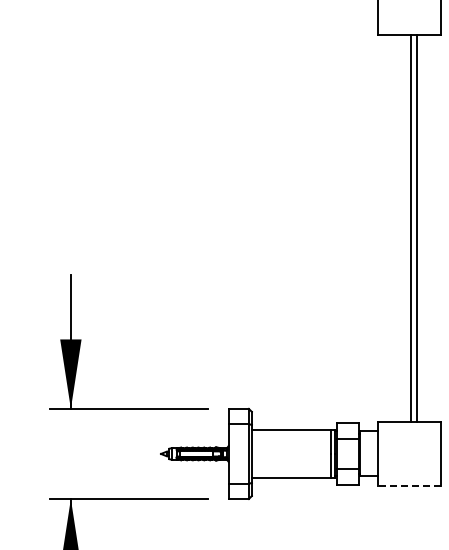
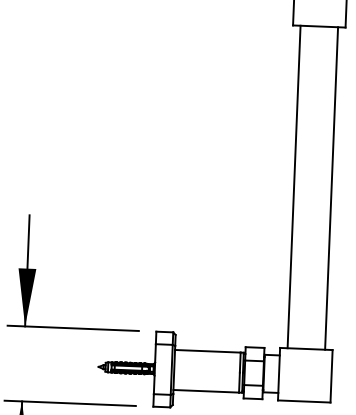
line: (410, 228) -> (331, 188), moved
line: (416, 228) -> (293, 186), moved
line: (409, 485) -> (304, 401), dashed -> solid

